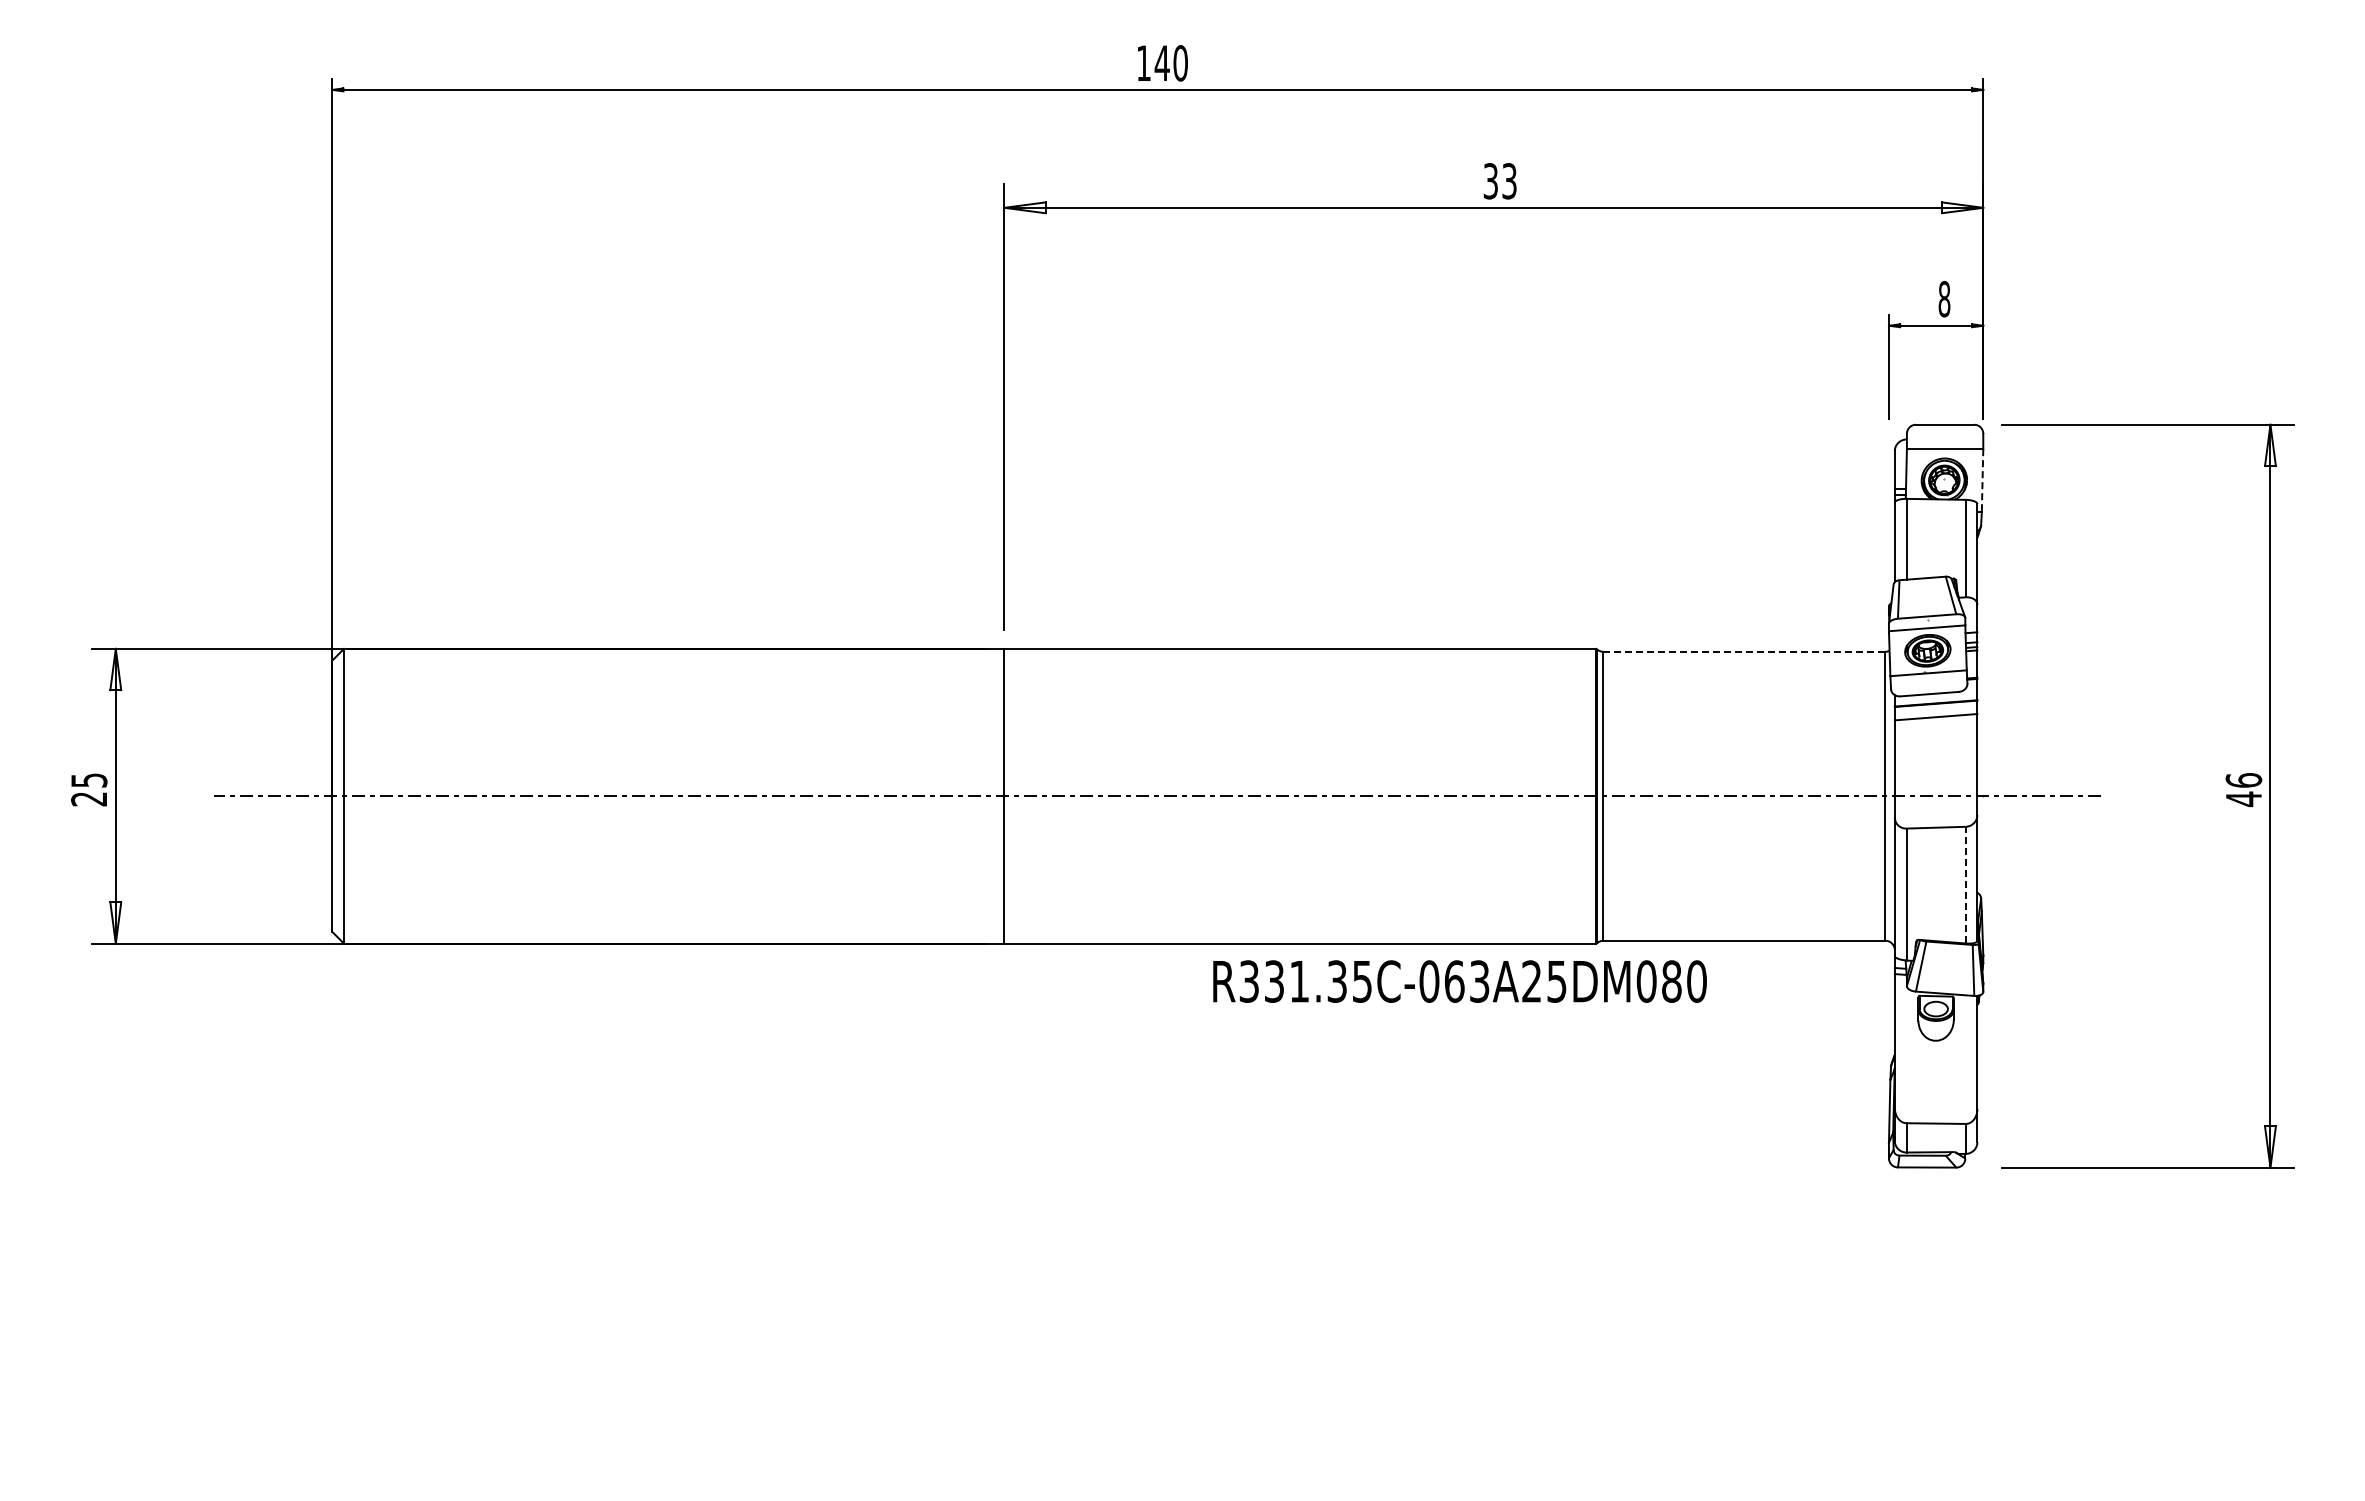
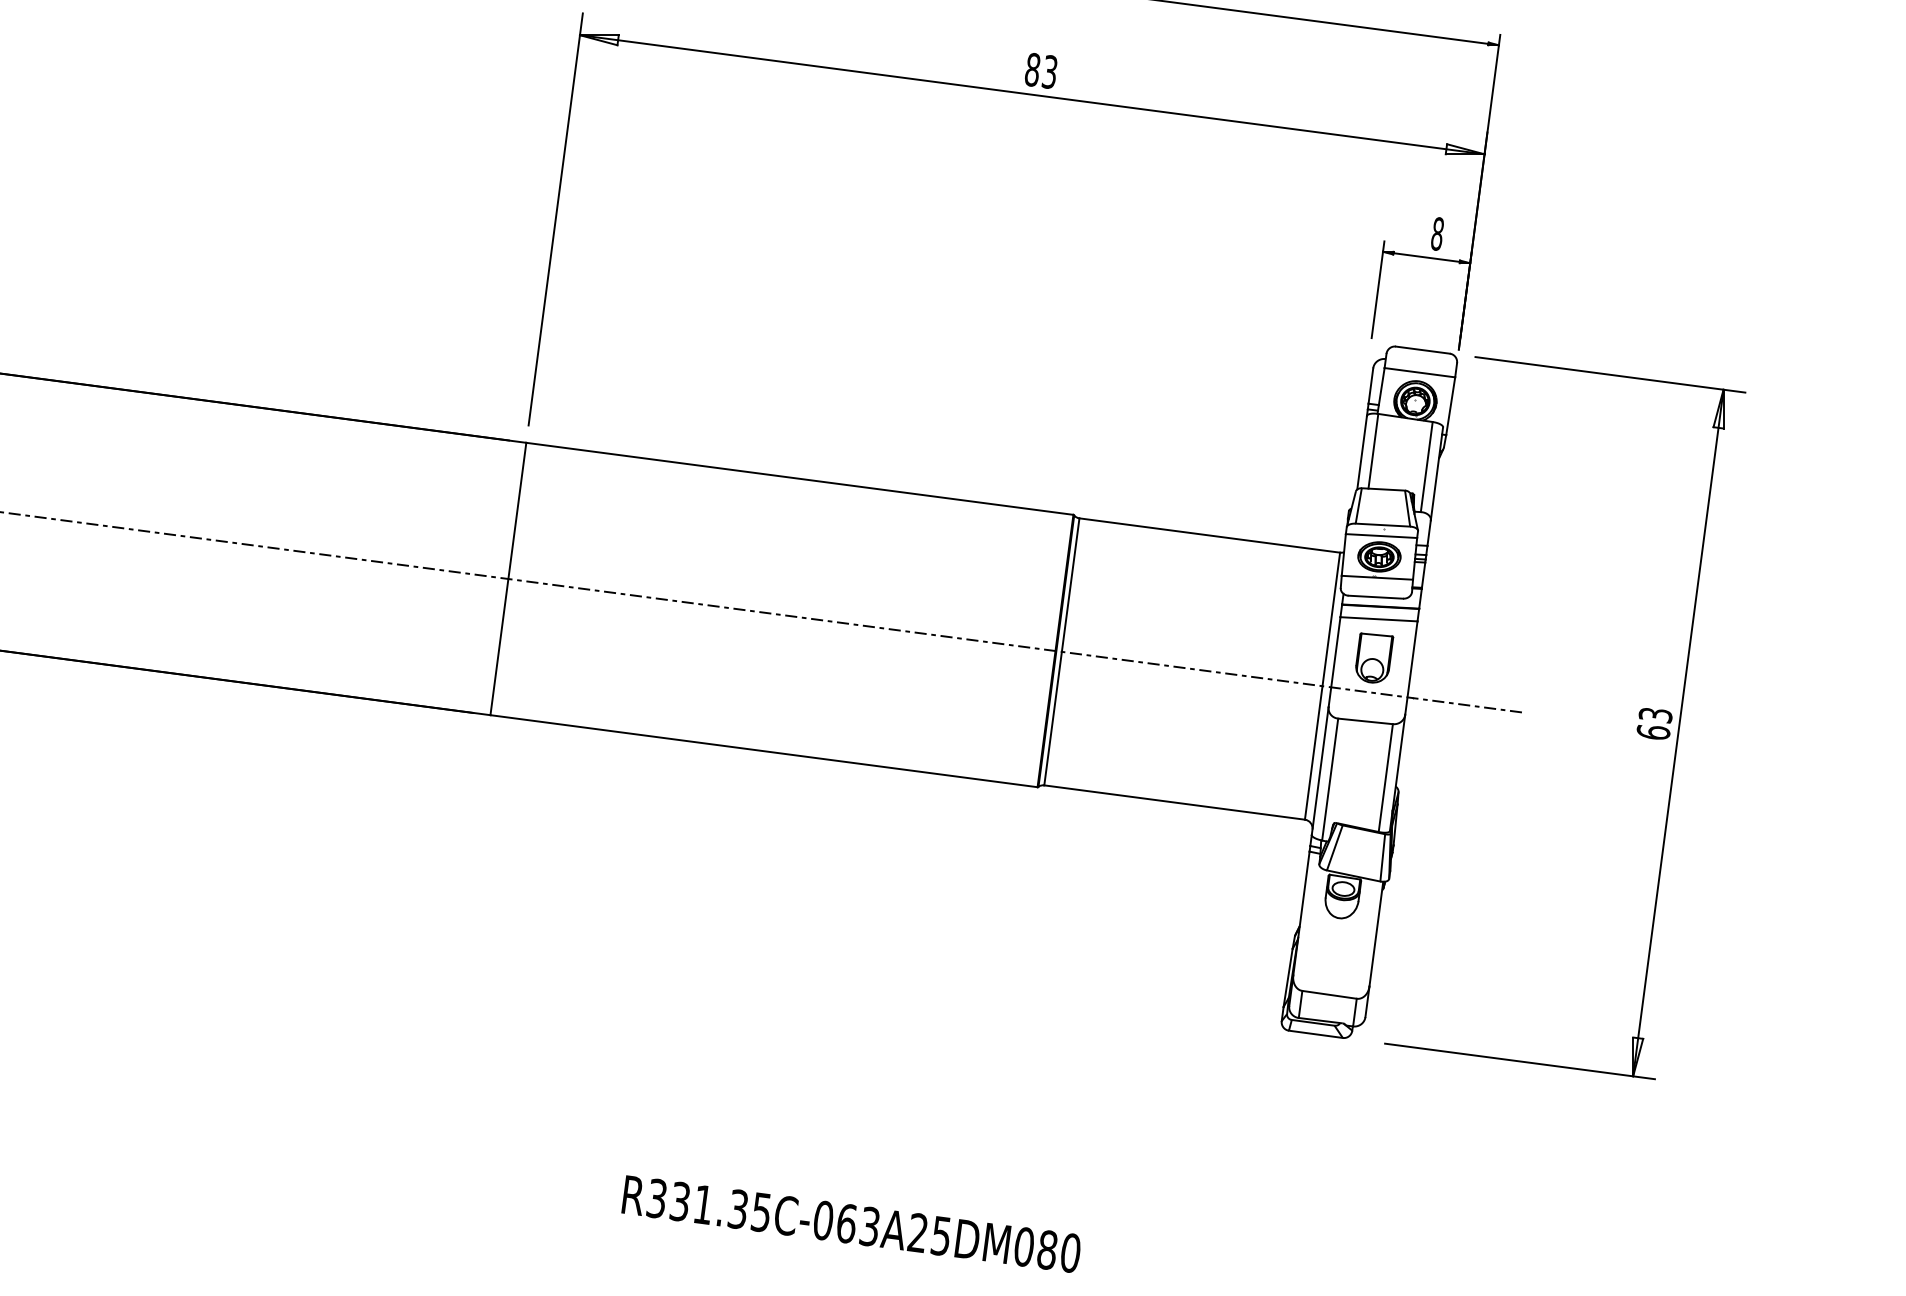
text: (1490, 181) -> (1032, 70), 33 -> 83
line: (1982, 481) -> (1450, 407), dashed -> solid
line: (1743, 651) -> (1208, 535), dashed -> solid
part: (1935, 759) -> (1373, 658), added
text: (2243, 790) -> (1654, 724), 46 -> 63
line: (1965, 884) -> (1385, 777), dashed -> solid
text: (1459, 981) -> (851, 1224), moved

